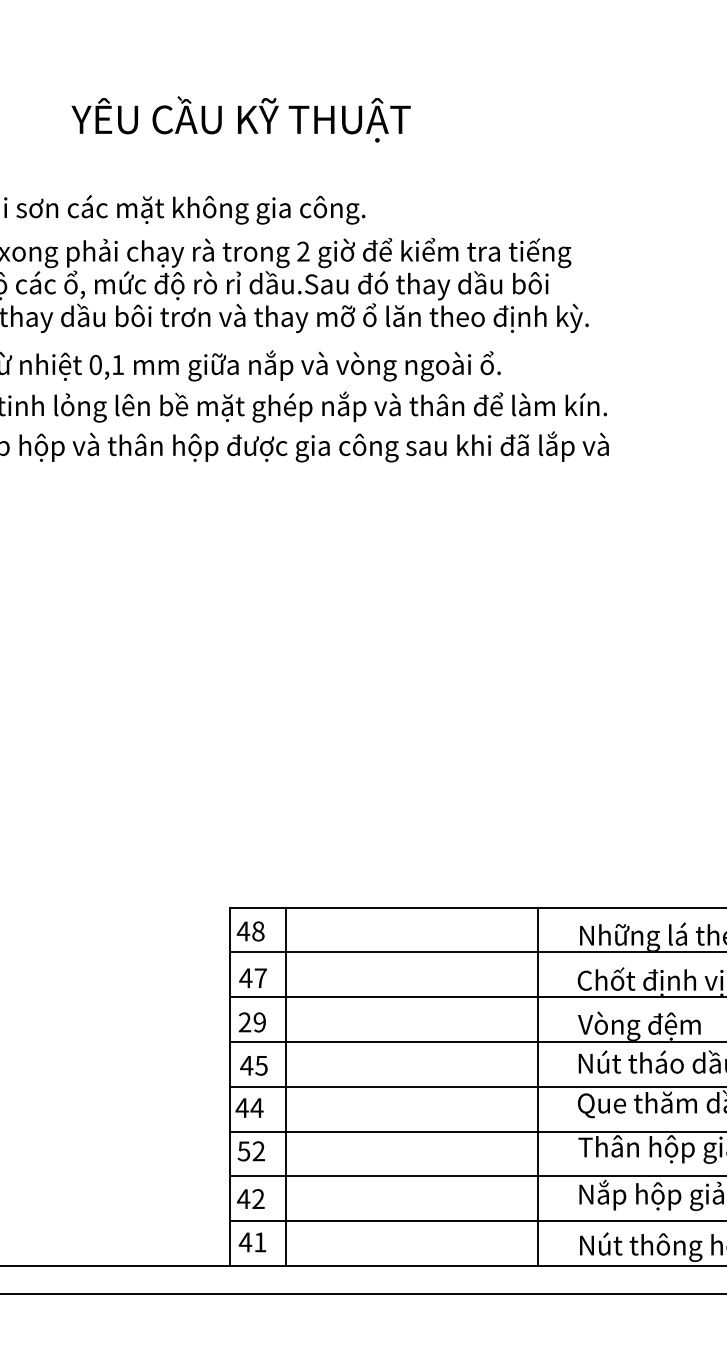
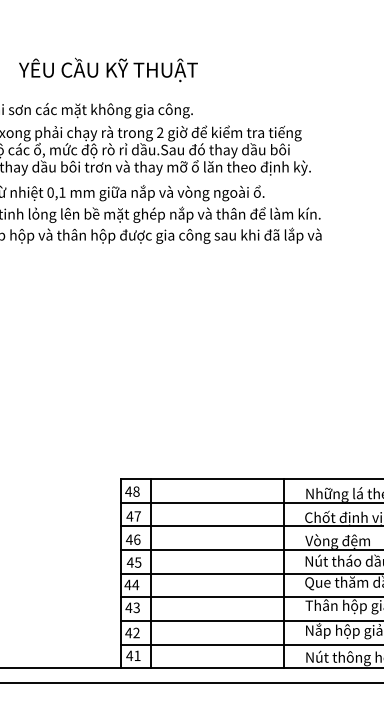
text: (241, 118) -> (108, 69), moved
text: (250, 1021) -> (132, 539), 29 -> 46
text: (250, 1150) -> (132, 607), 52 -> 43

